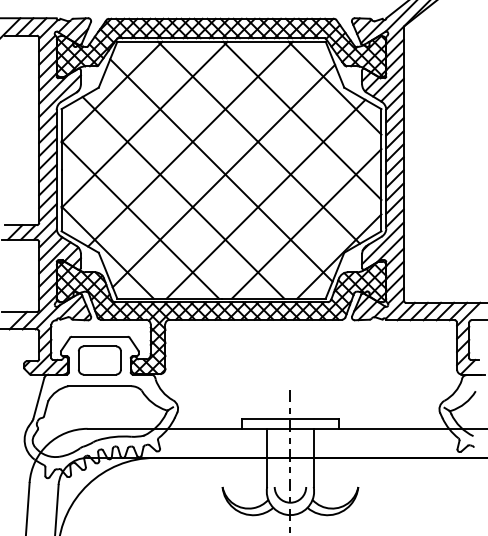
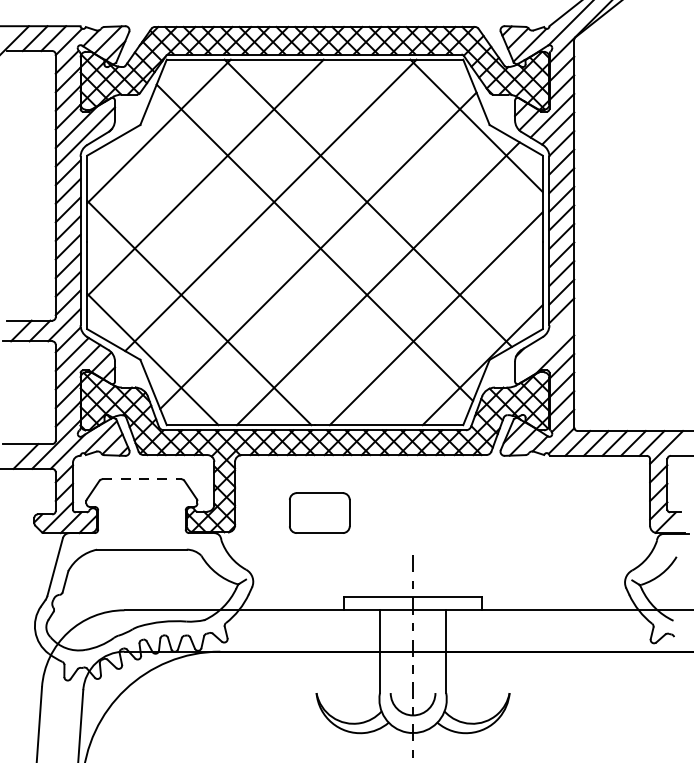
line: (302, 120) -> (430, 171), removed
line: (183, 197) -> (260, 281), removed
line: (382, 243) -> (544, 346), removed
line: (99, 336) -> (141, 478), solid -> dashed
part: (99, 360) -> (319, 513), moved

